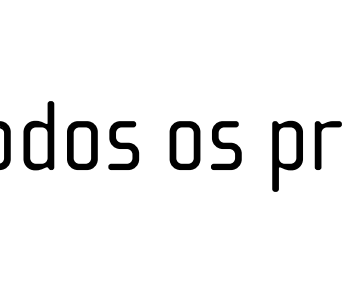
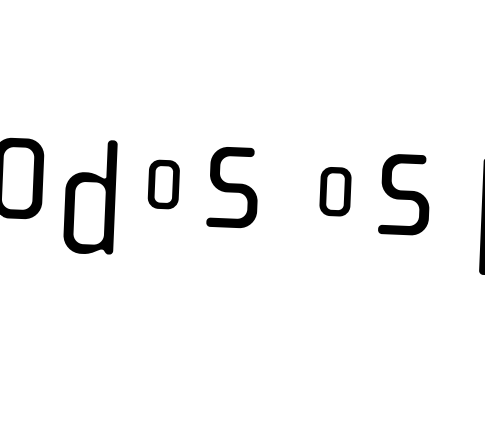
part: (38, 135) -> (89, 196), moved
part: (82, 145) -> (163, 184), size x0.6
part: (184, 145) -> (334, 191), size x0.6

